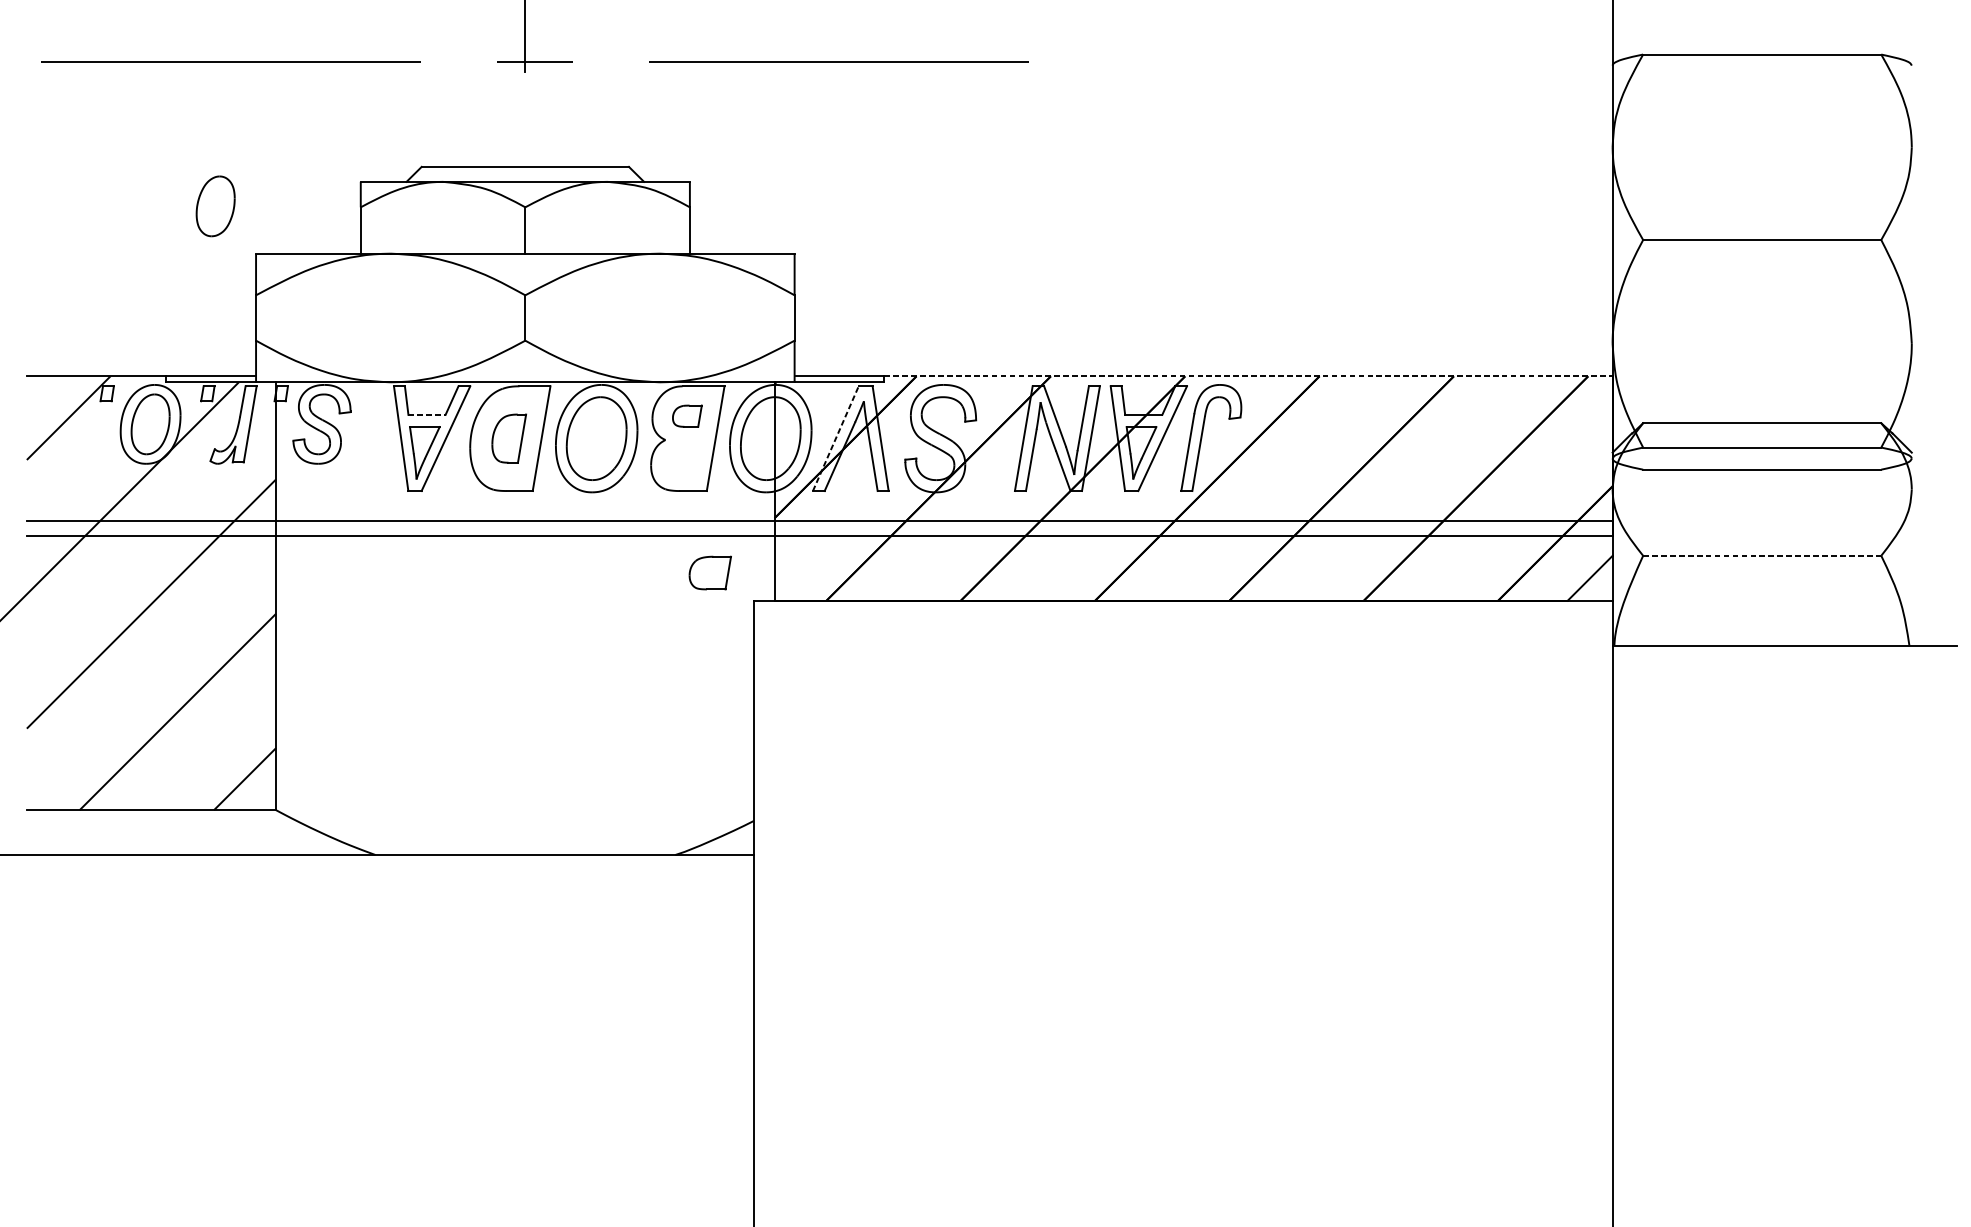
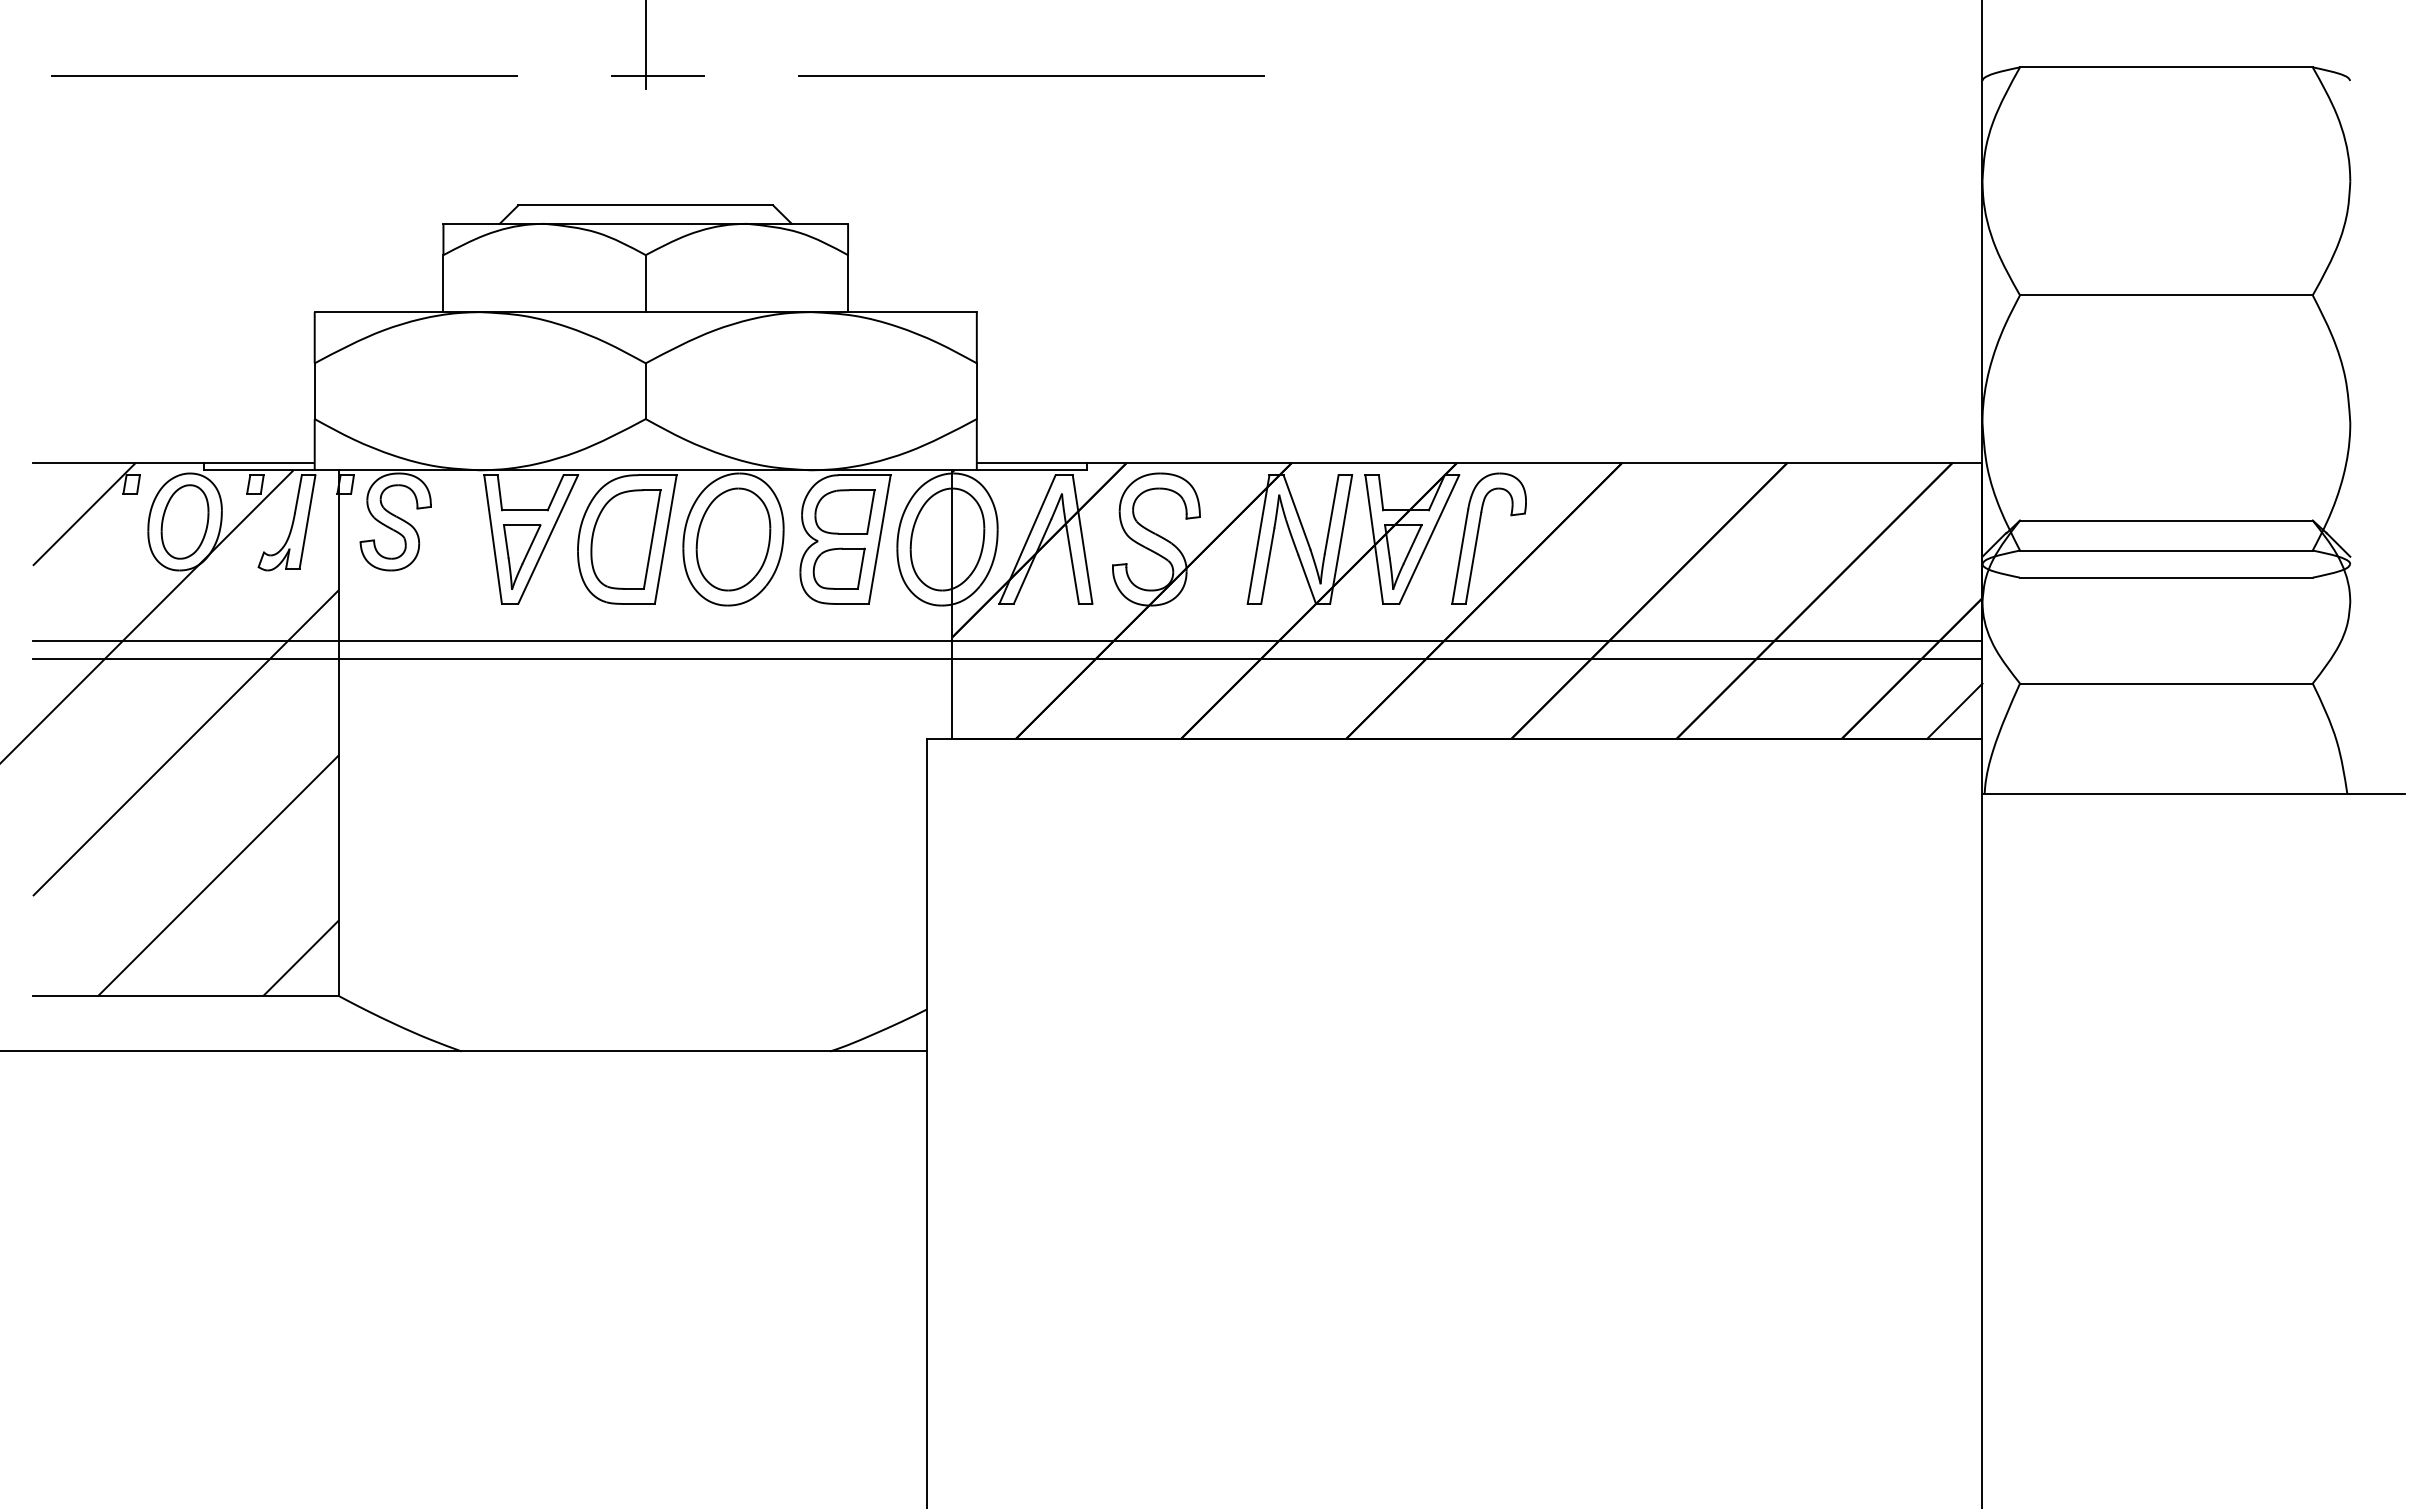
part: (215, 205) -> (264, 253), removed
line: (1248, 375) -> (1534, 462), dashed -> solid
line: (426, 415) -> (524, 510), dashed -> solid
part: (686, 415) -> (844, 511), size x1.67
part: (508, 438) -> (625, 539), size x1.67
line: (835, 438) -> (1027, 539), dashed -> solid
line: (1762, 555) -> (2166, 683), dashed -> solid
part: (709, 572) -> (838, 568), moved

